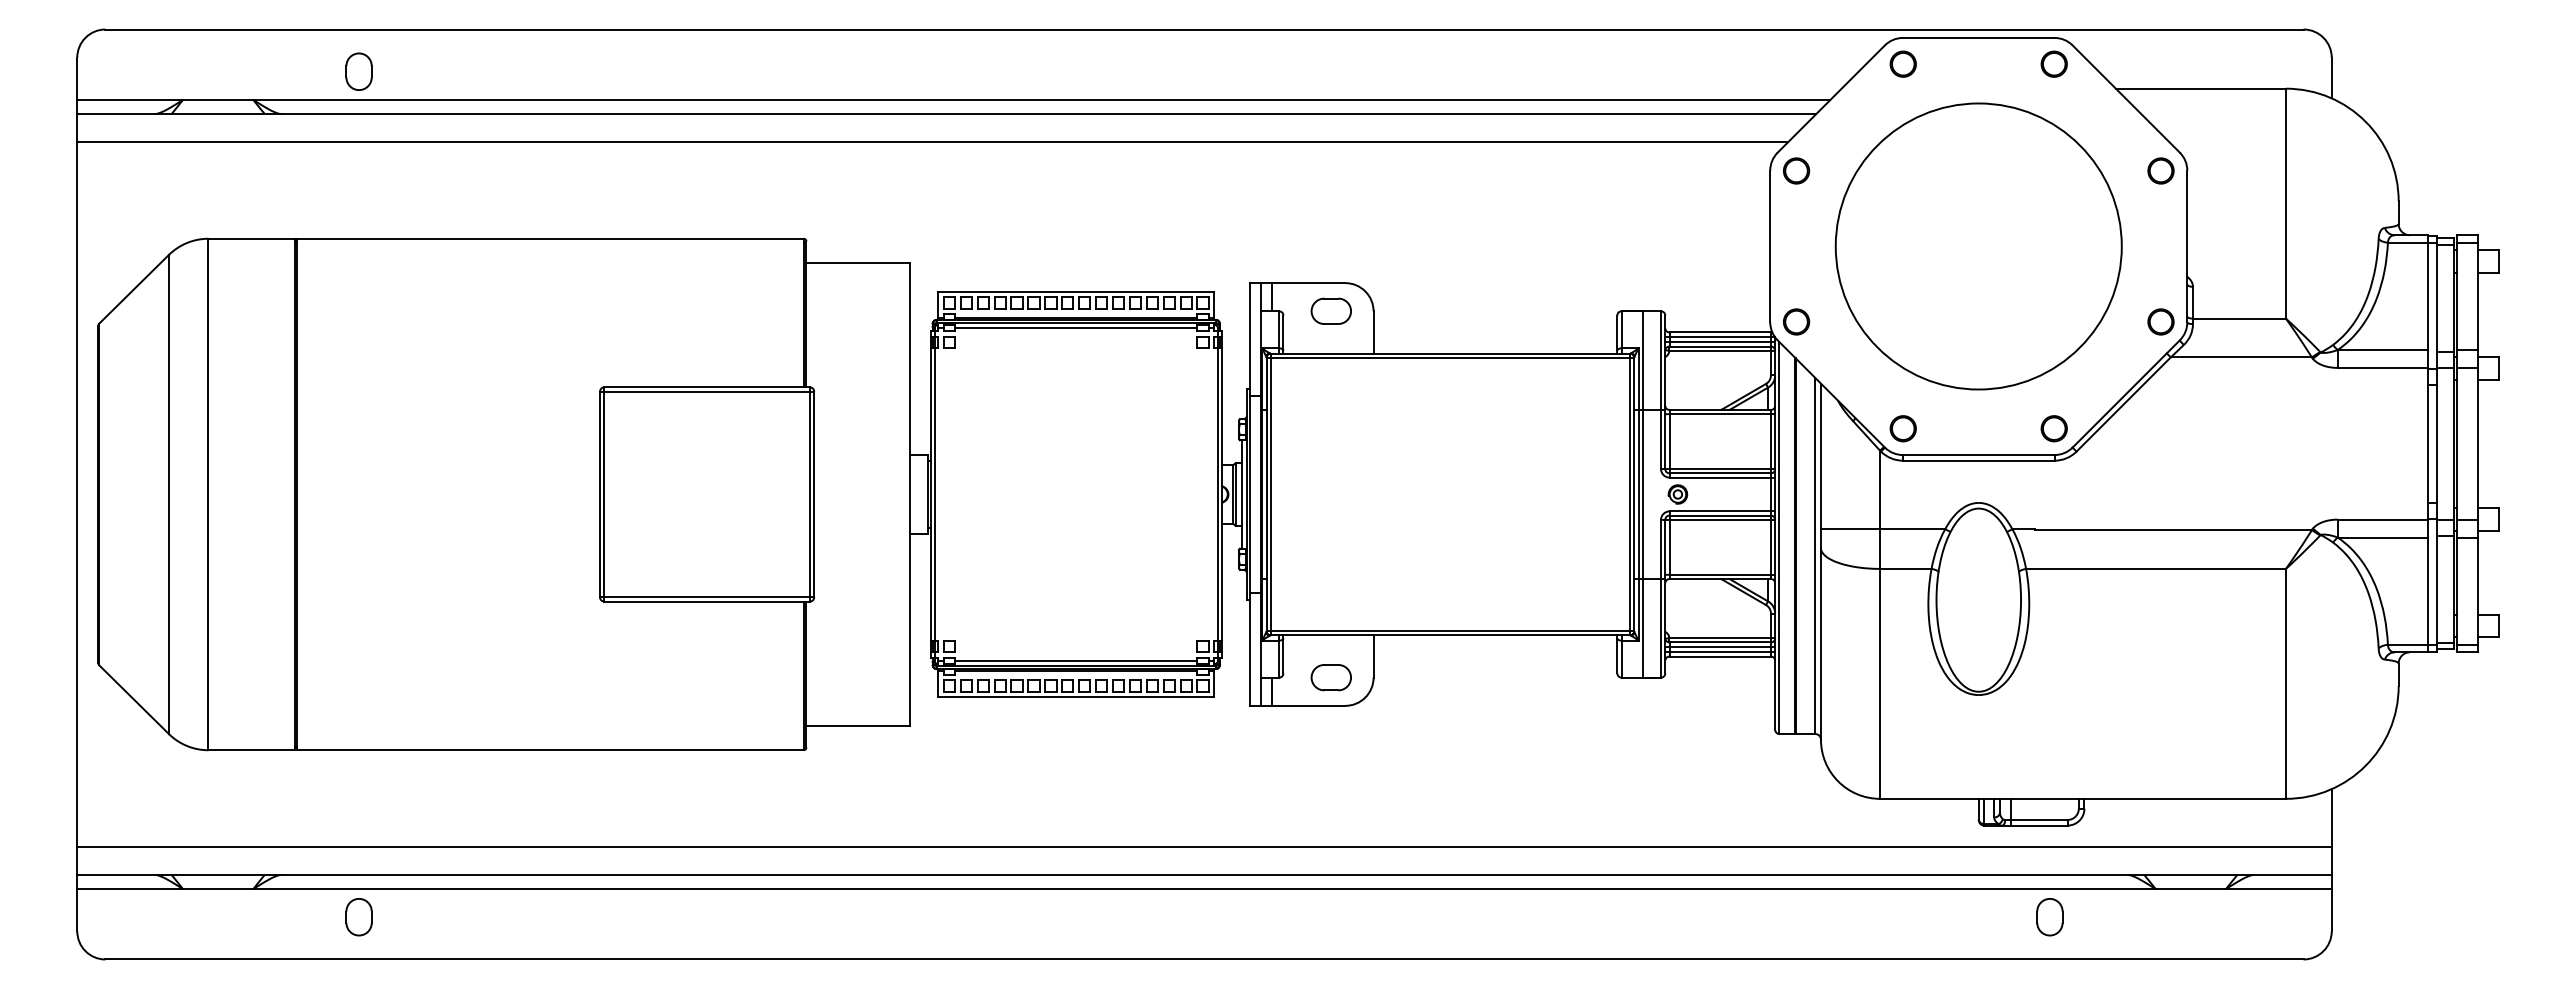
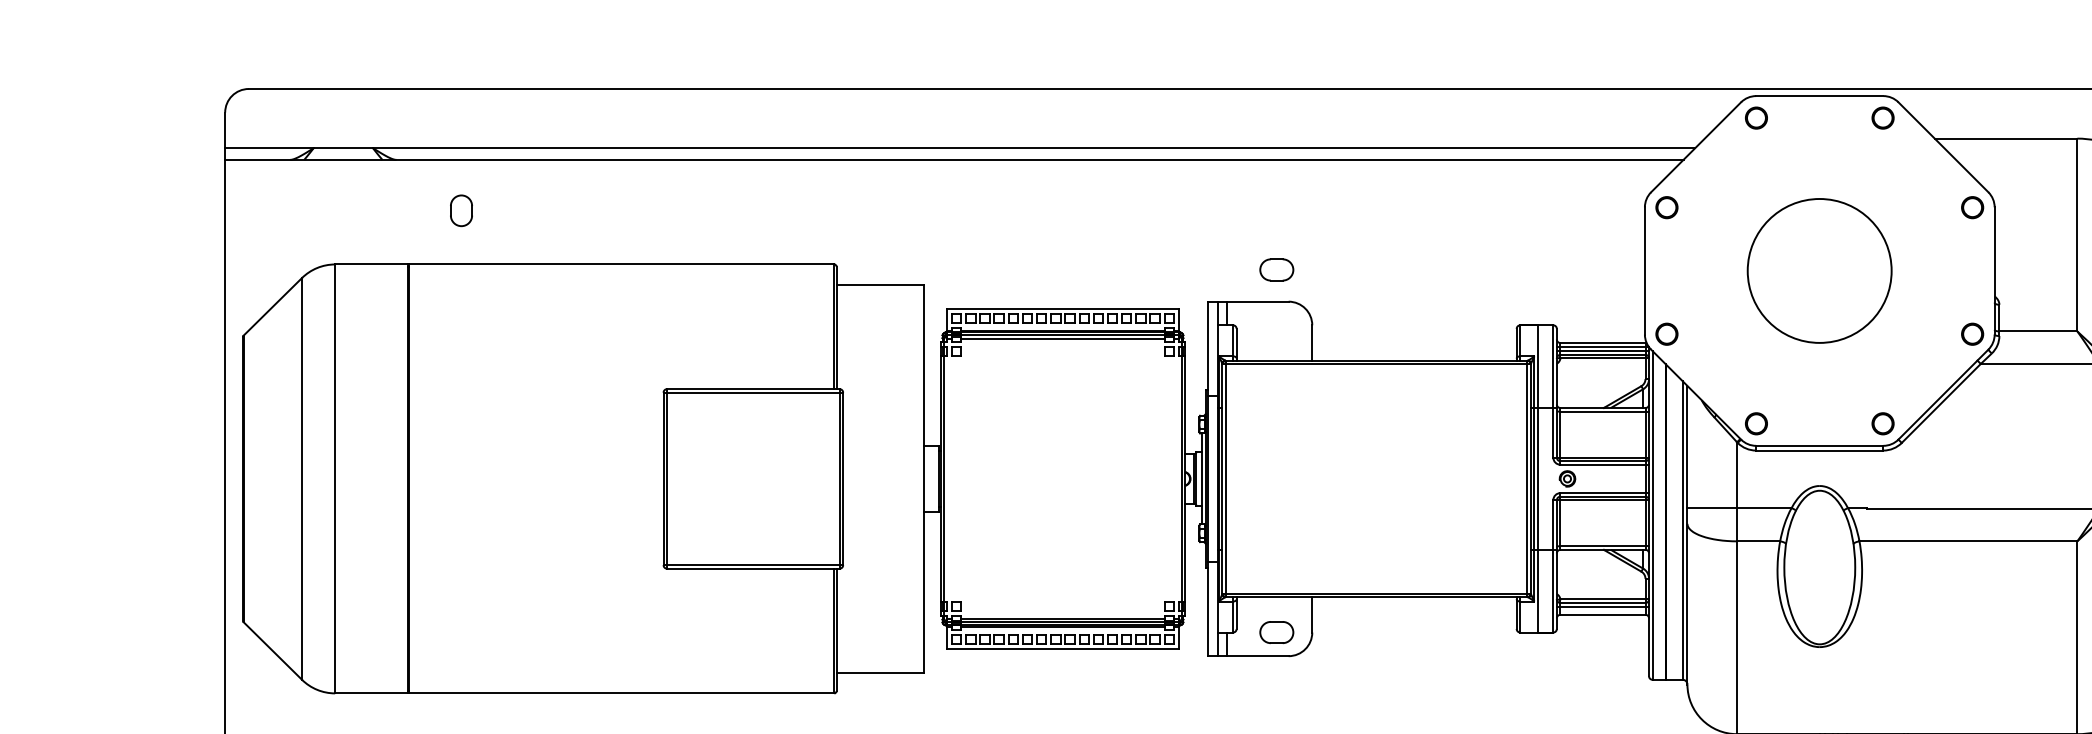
part: (358, 71) -> (461, 210), moved
line: (932, 142) -> (942, 183), removed
circle: (1978, 246) -> (1819, 270), size x0.6
part: (1330, 310) -> (1276, 269), moved
line: (1720, 652) -> (1603, 611), removed

